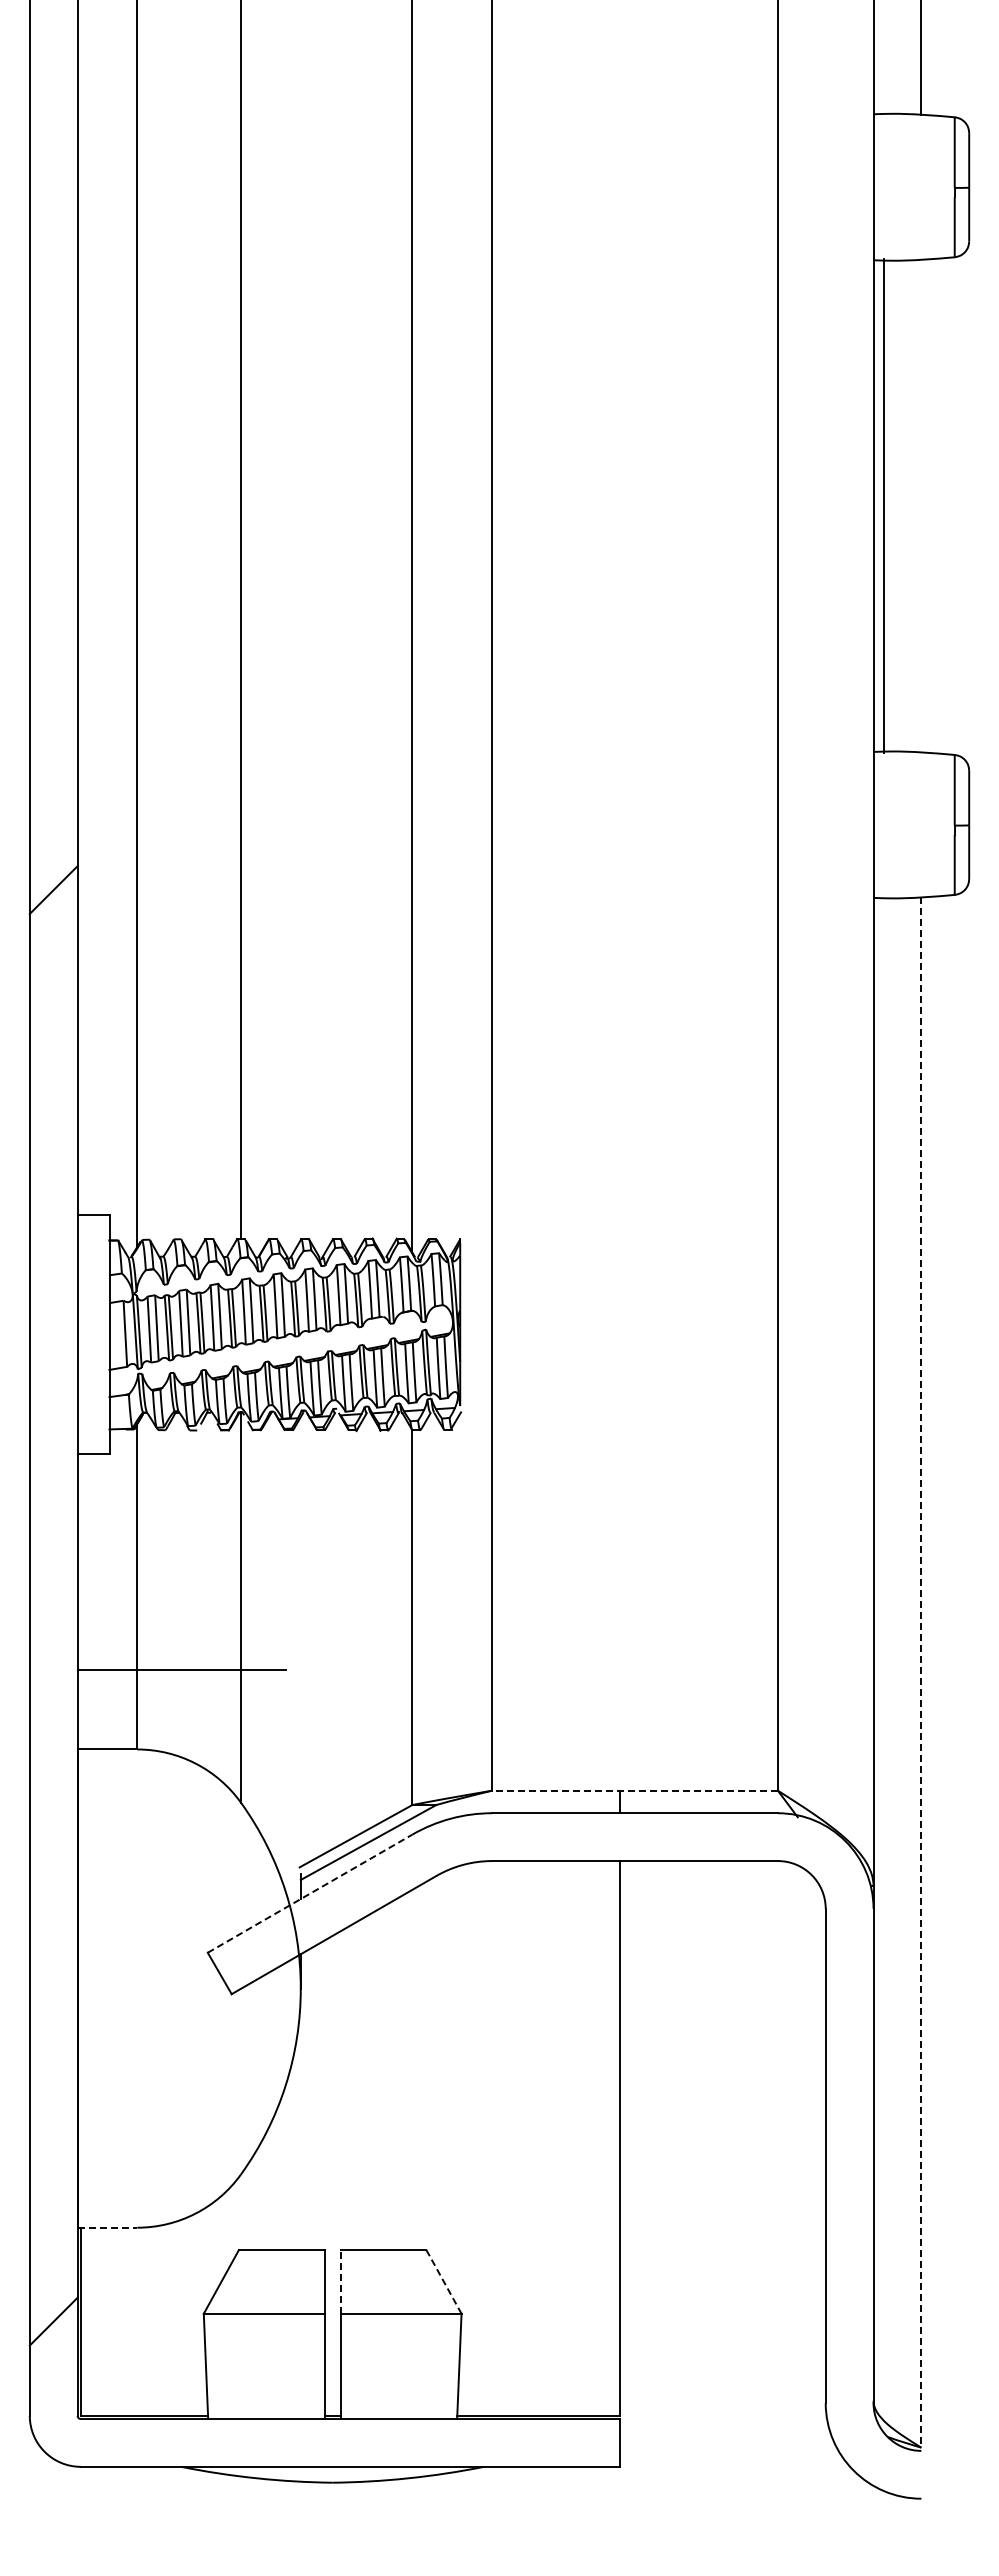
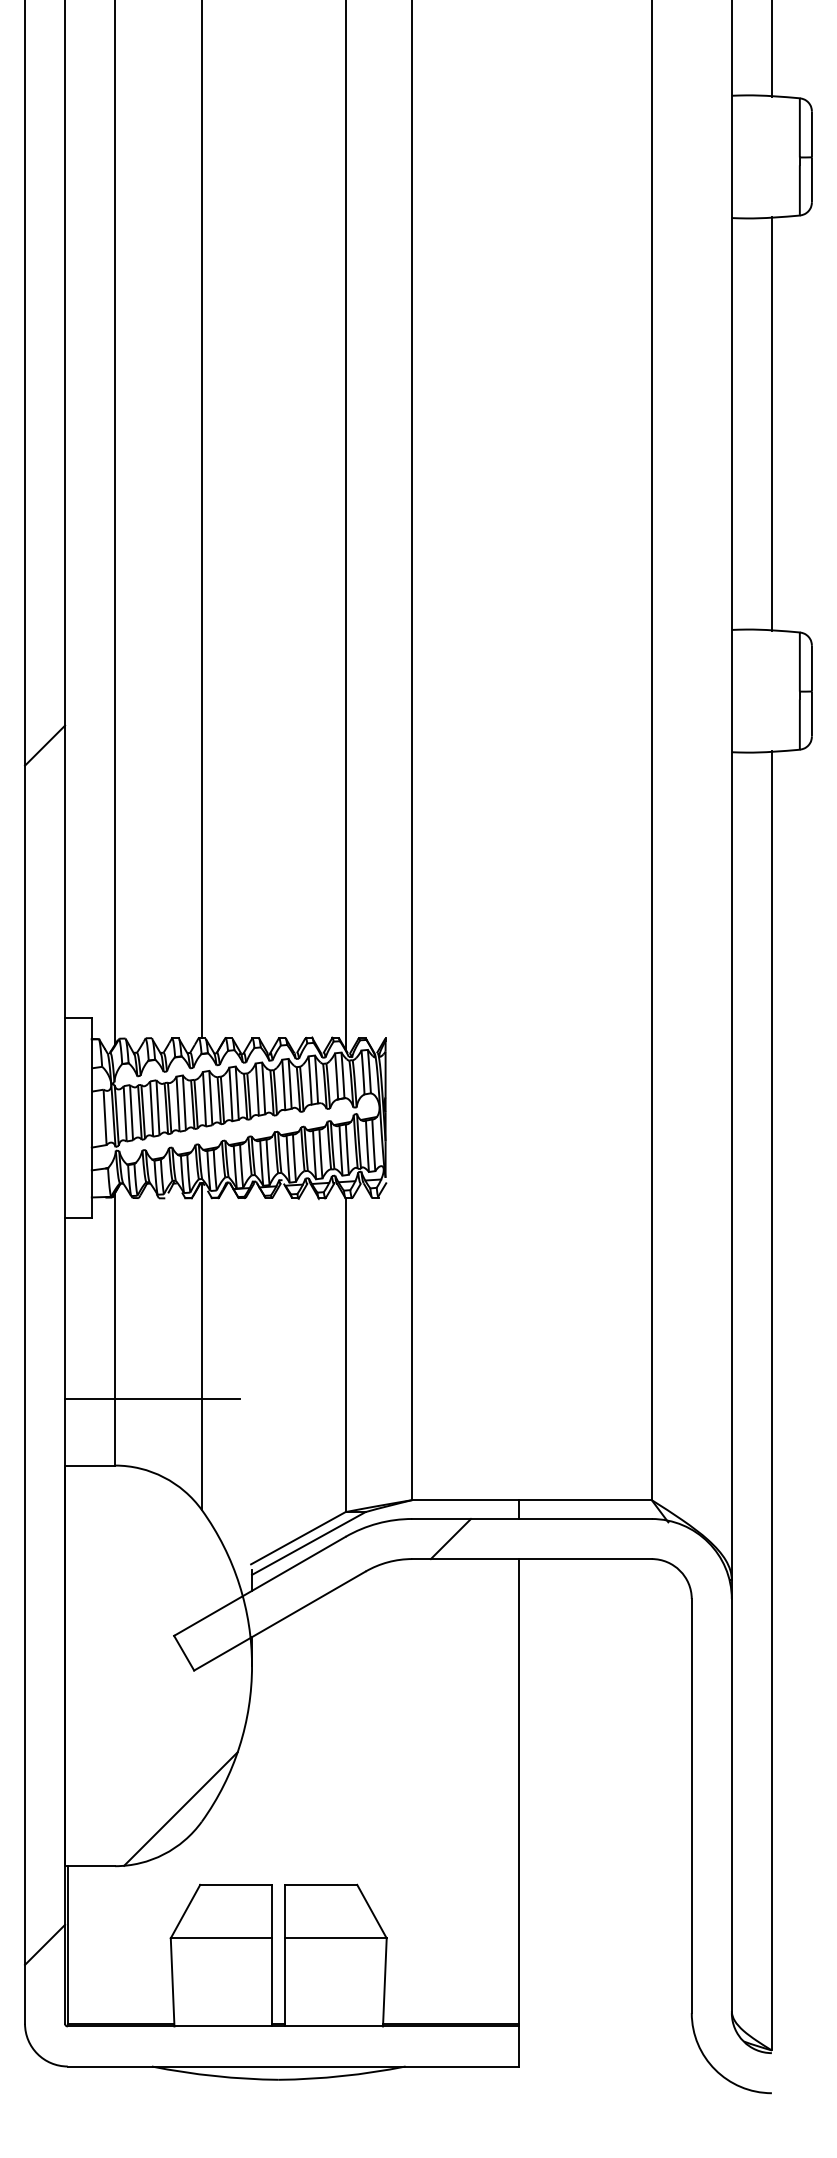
line: (884, 506) -> (772, 424), moved
line: (921, 1672) -> (772, 1401), dashed -> solid
line: (635, 1790) -> (532, 1499), dashed -> solid
line: (538, 1837) -> (451, 1539), added
line: (310, 1893) -> (260, 1586), dashed -> solid
line: (215, 2159) -> (180, 1809), added
line: (107, 2227) -> (90, 1866), dashed -> solid
line: (340, 2281) -> (285, 1911), dashed -> solid
line: (444, 2282) -> (372, 1912), dashed -> solid

